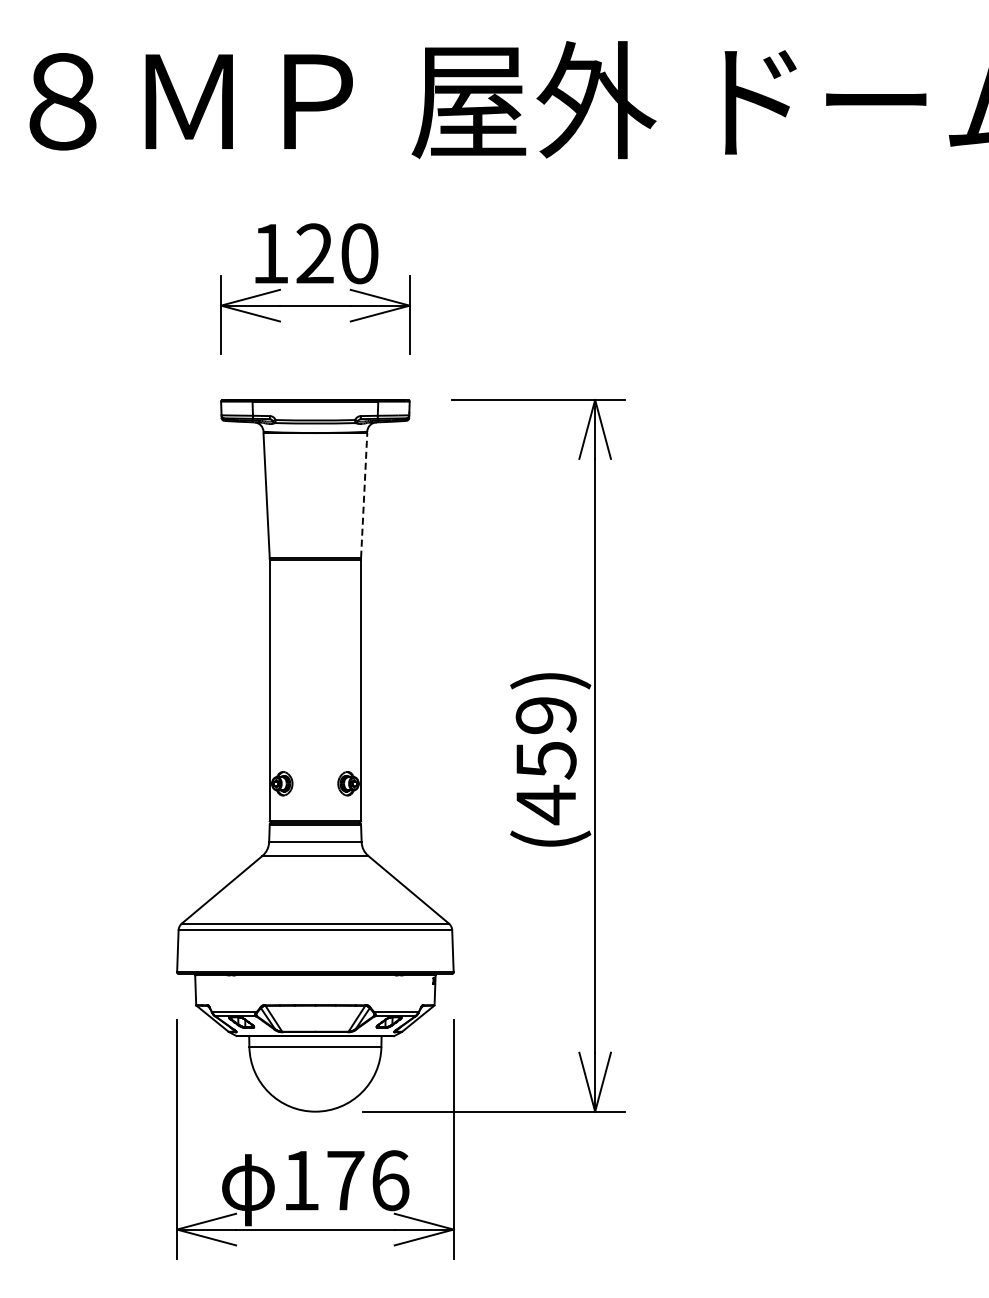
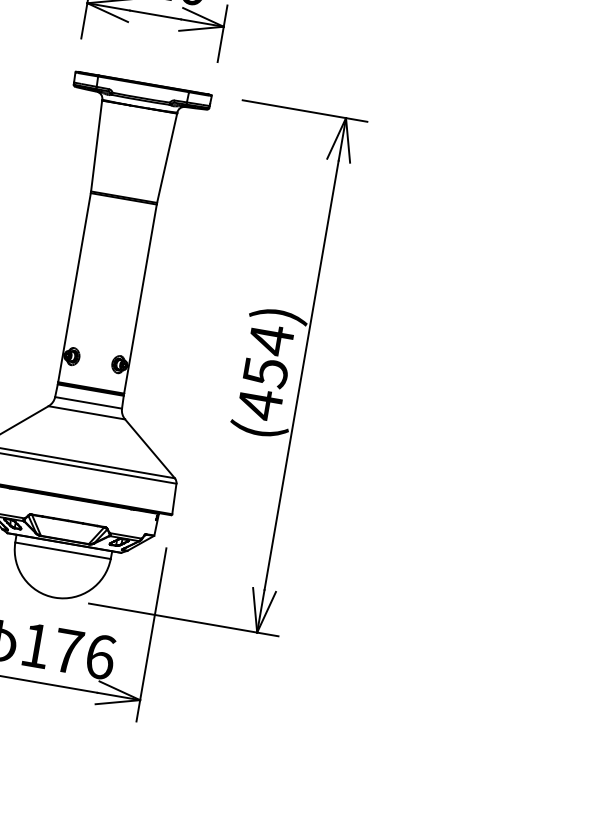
line: (364, 494) -> (167, 157), dashed -> solid
text: (545, 715) -> (270, 340), (459) -> (454)

